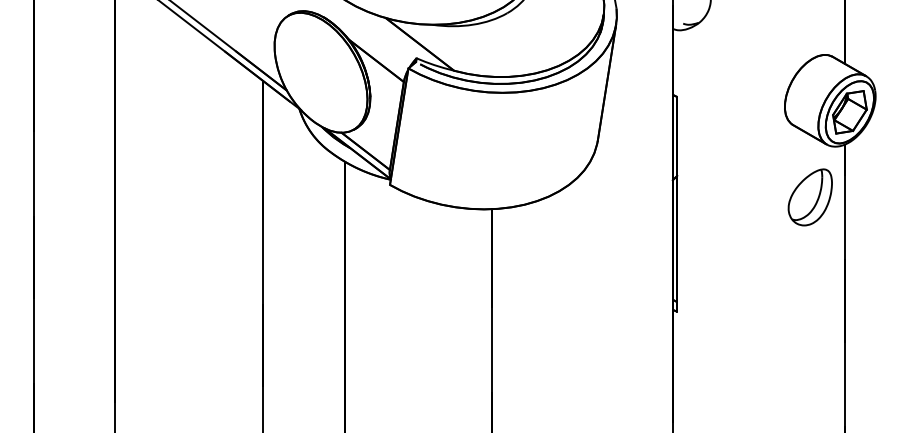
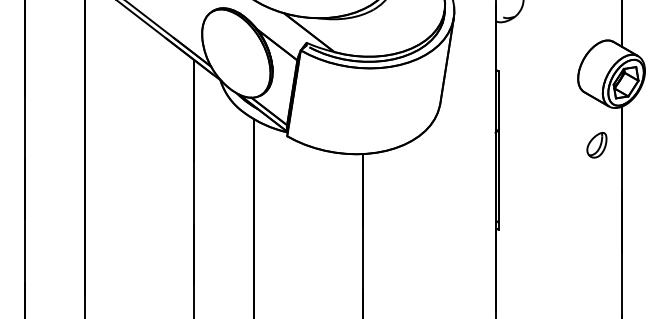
part: (809, 196) -> (596, 144), size x0.6

